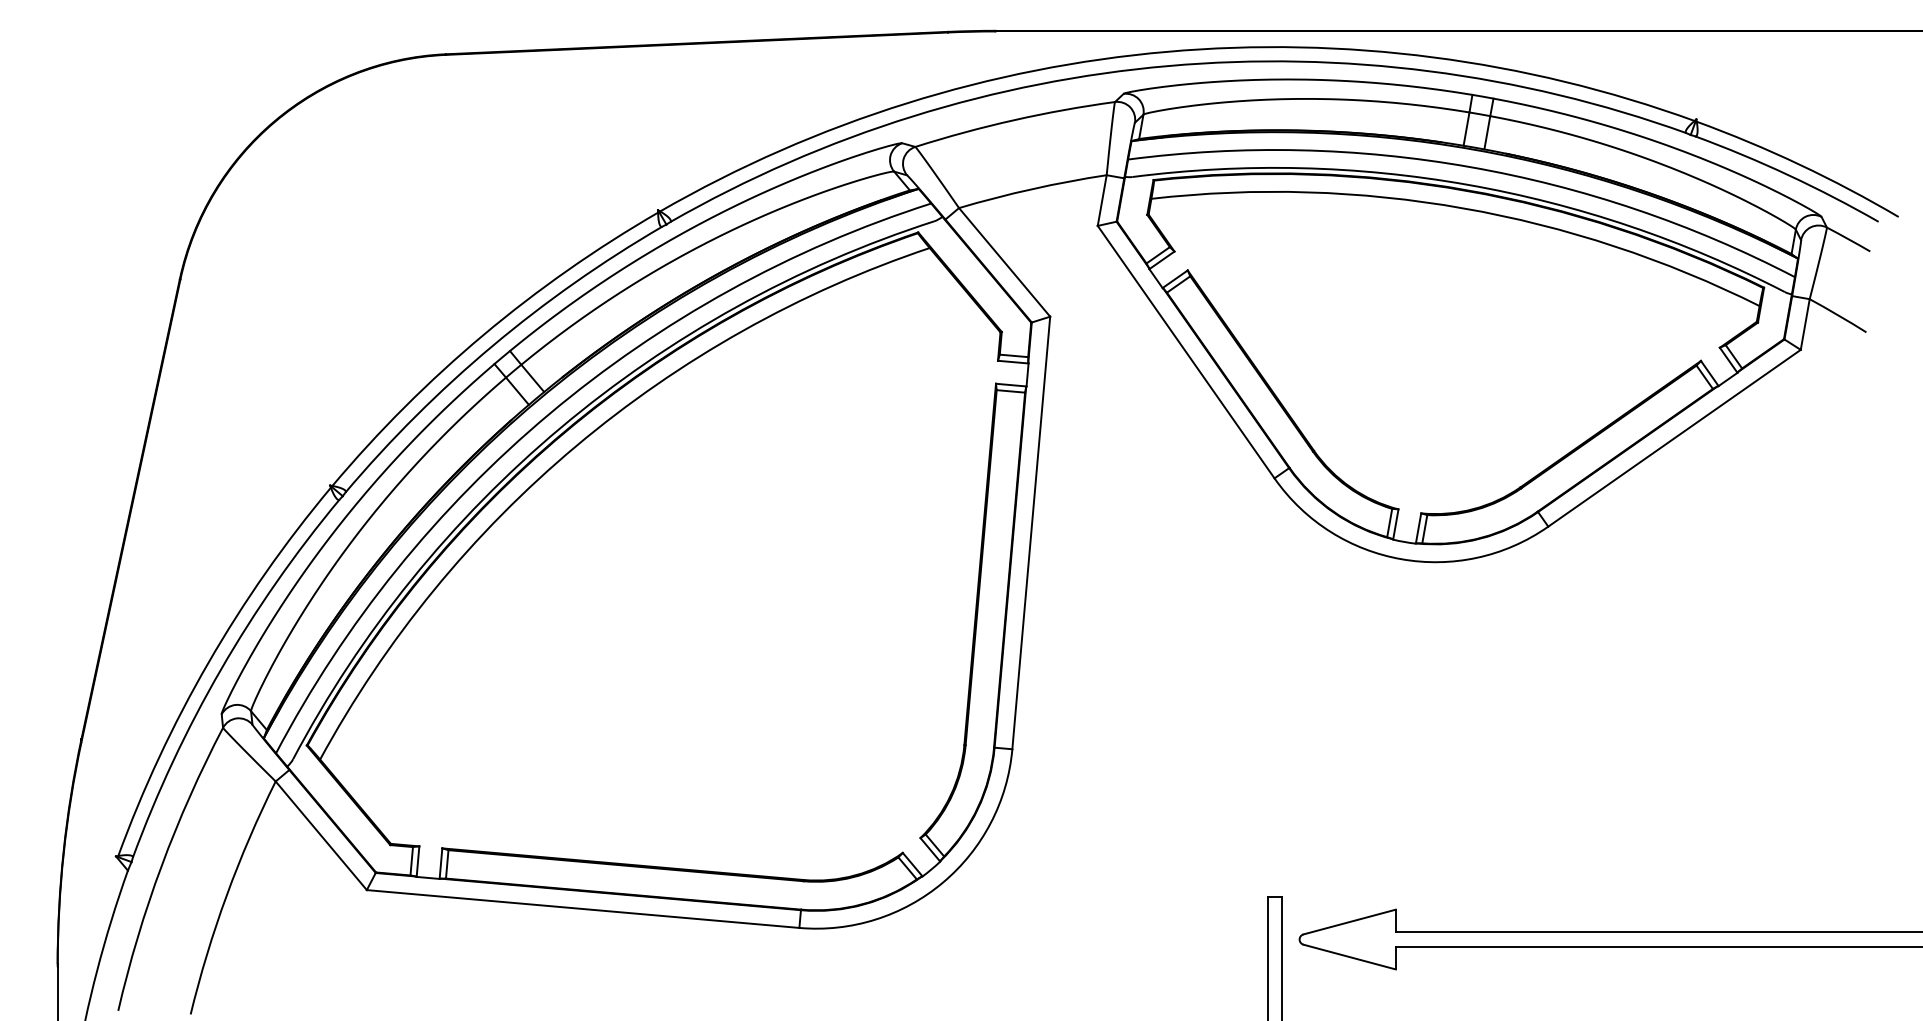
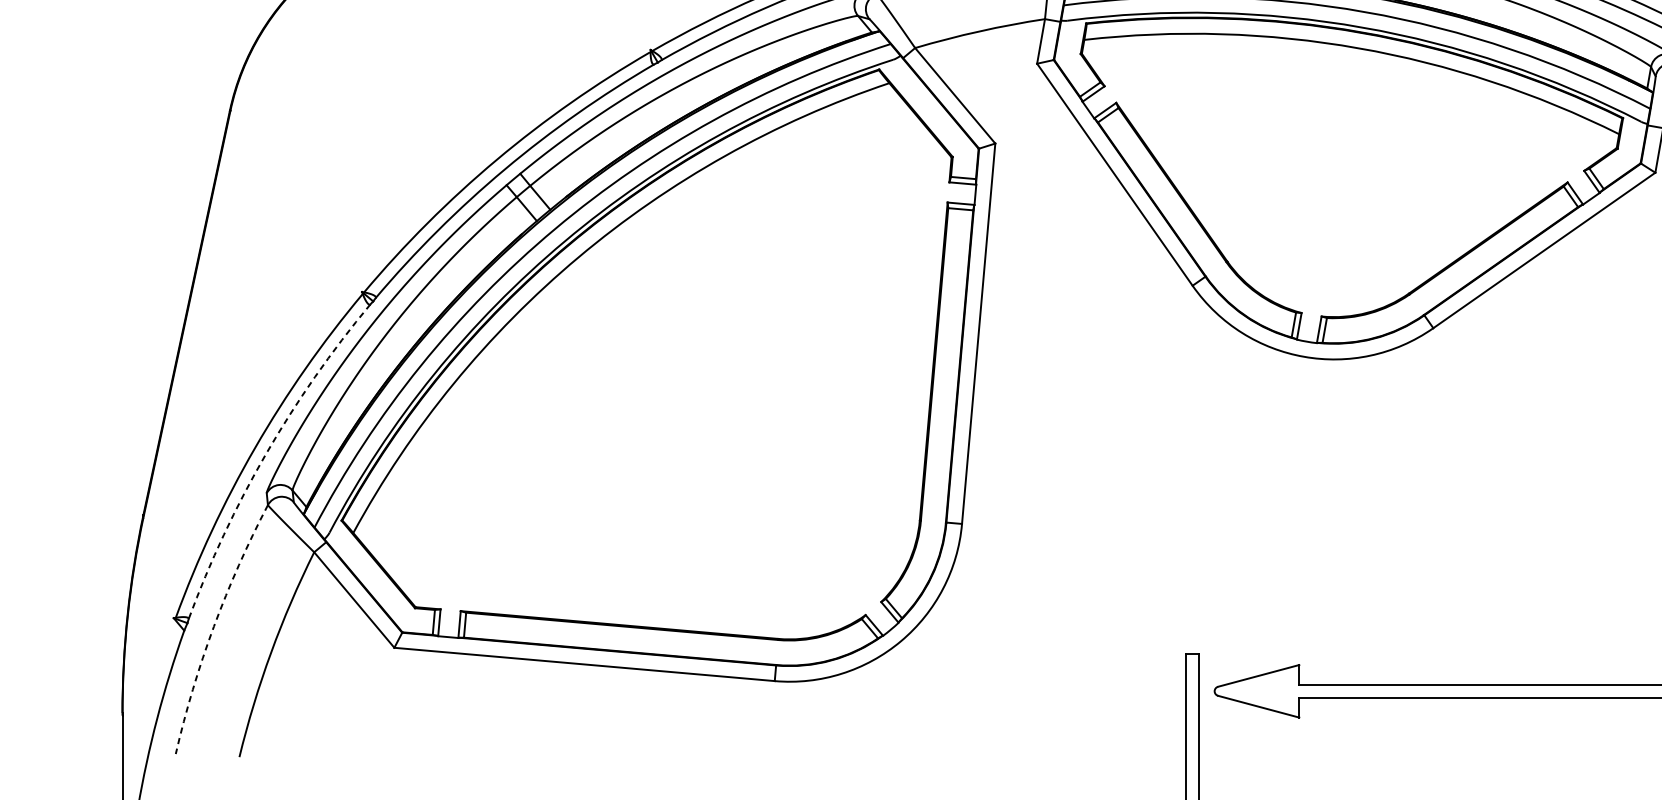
arc: (220, 669) -> (265, 453), solid -> dashed
arc: (161, 866) -> (213, 627), solid -> dashed

